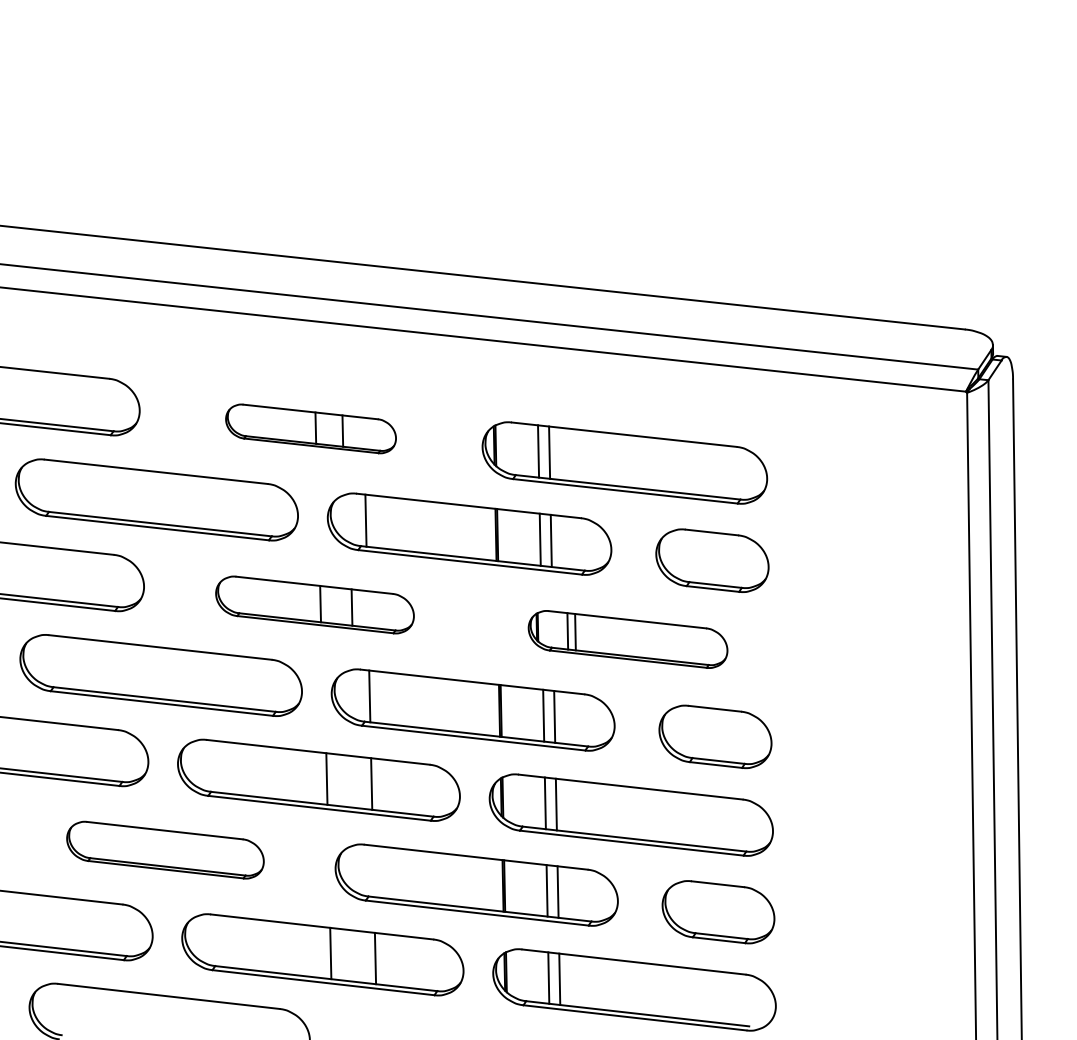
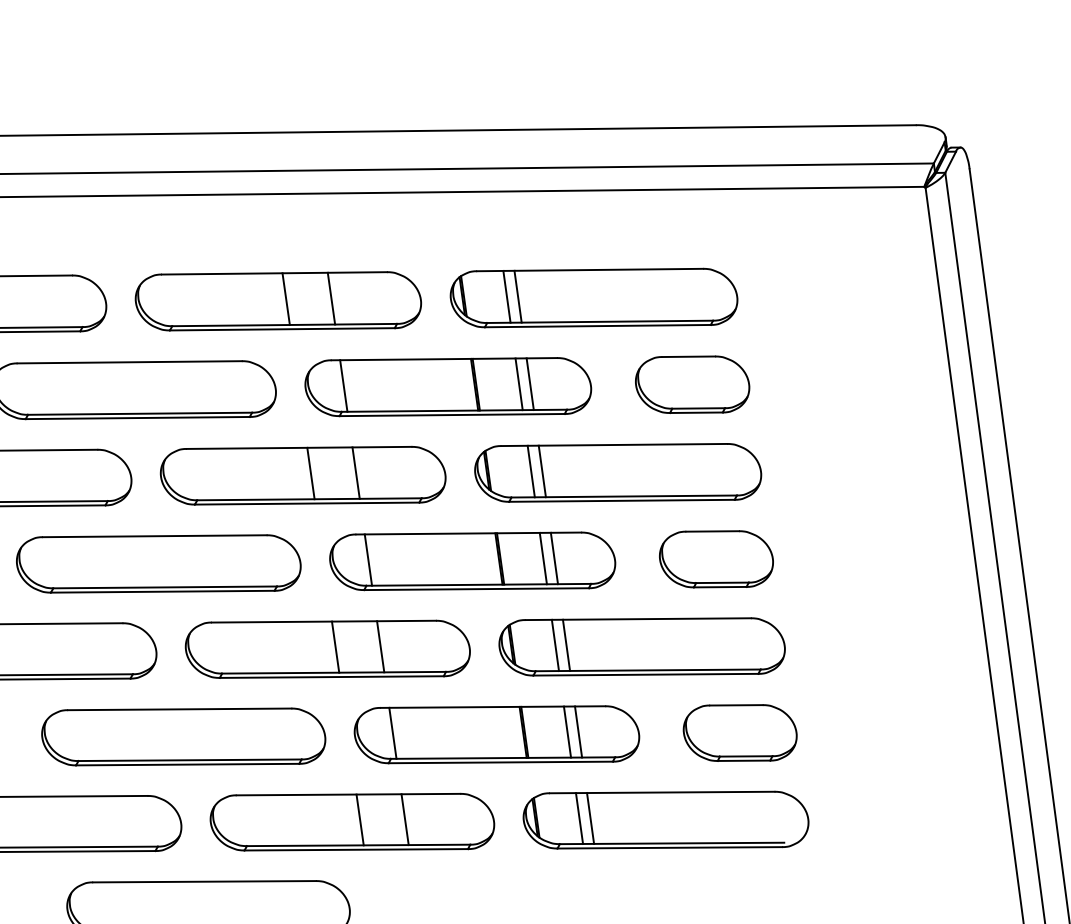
part: (310, 428) -> (277, 301), size x1.67
part: (314, 604) -> (302, 475), size x1.43
part: (627, 639) -> (617, 473), size x1.43
part: (165, 849) -> (183, 736), size x1.43
line: (373, 871) -> (392, 733), added

